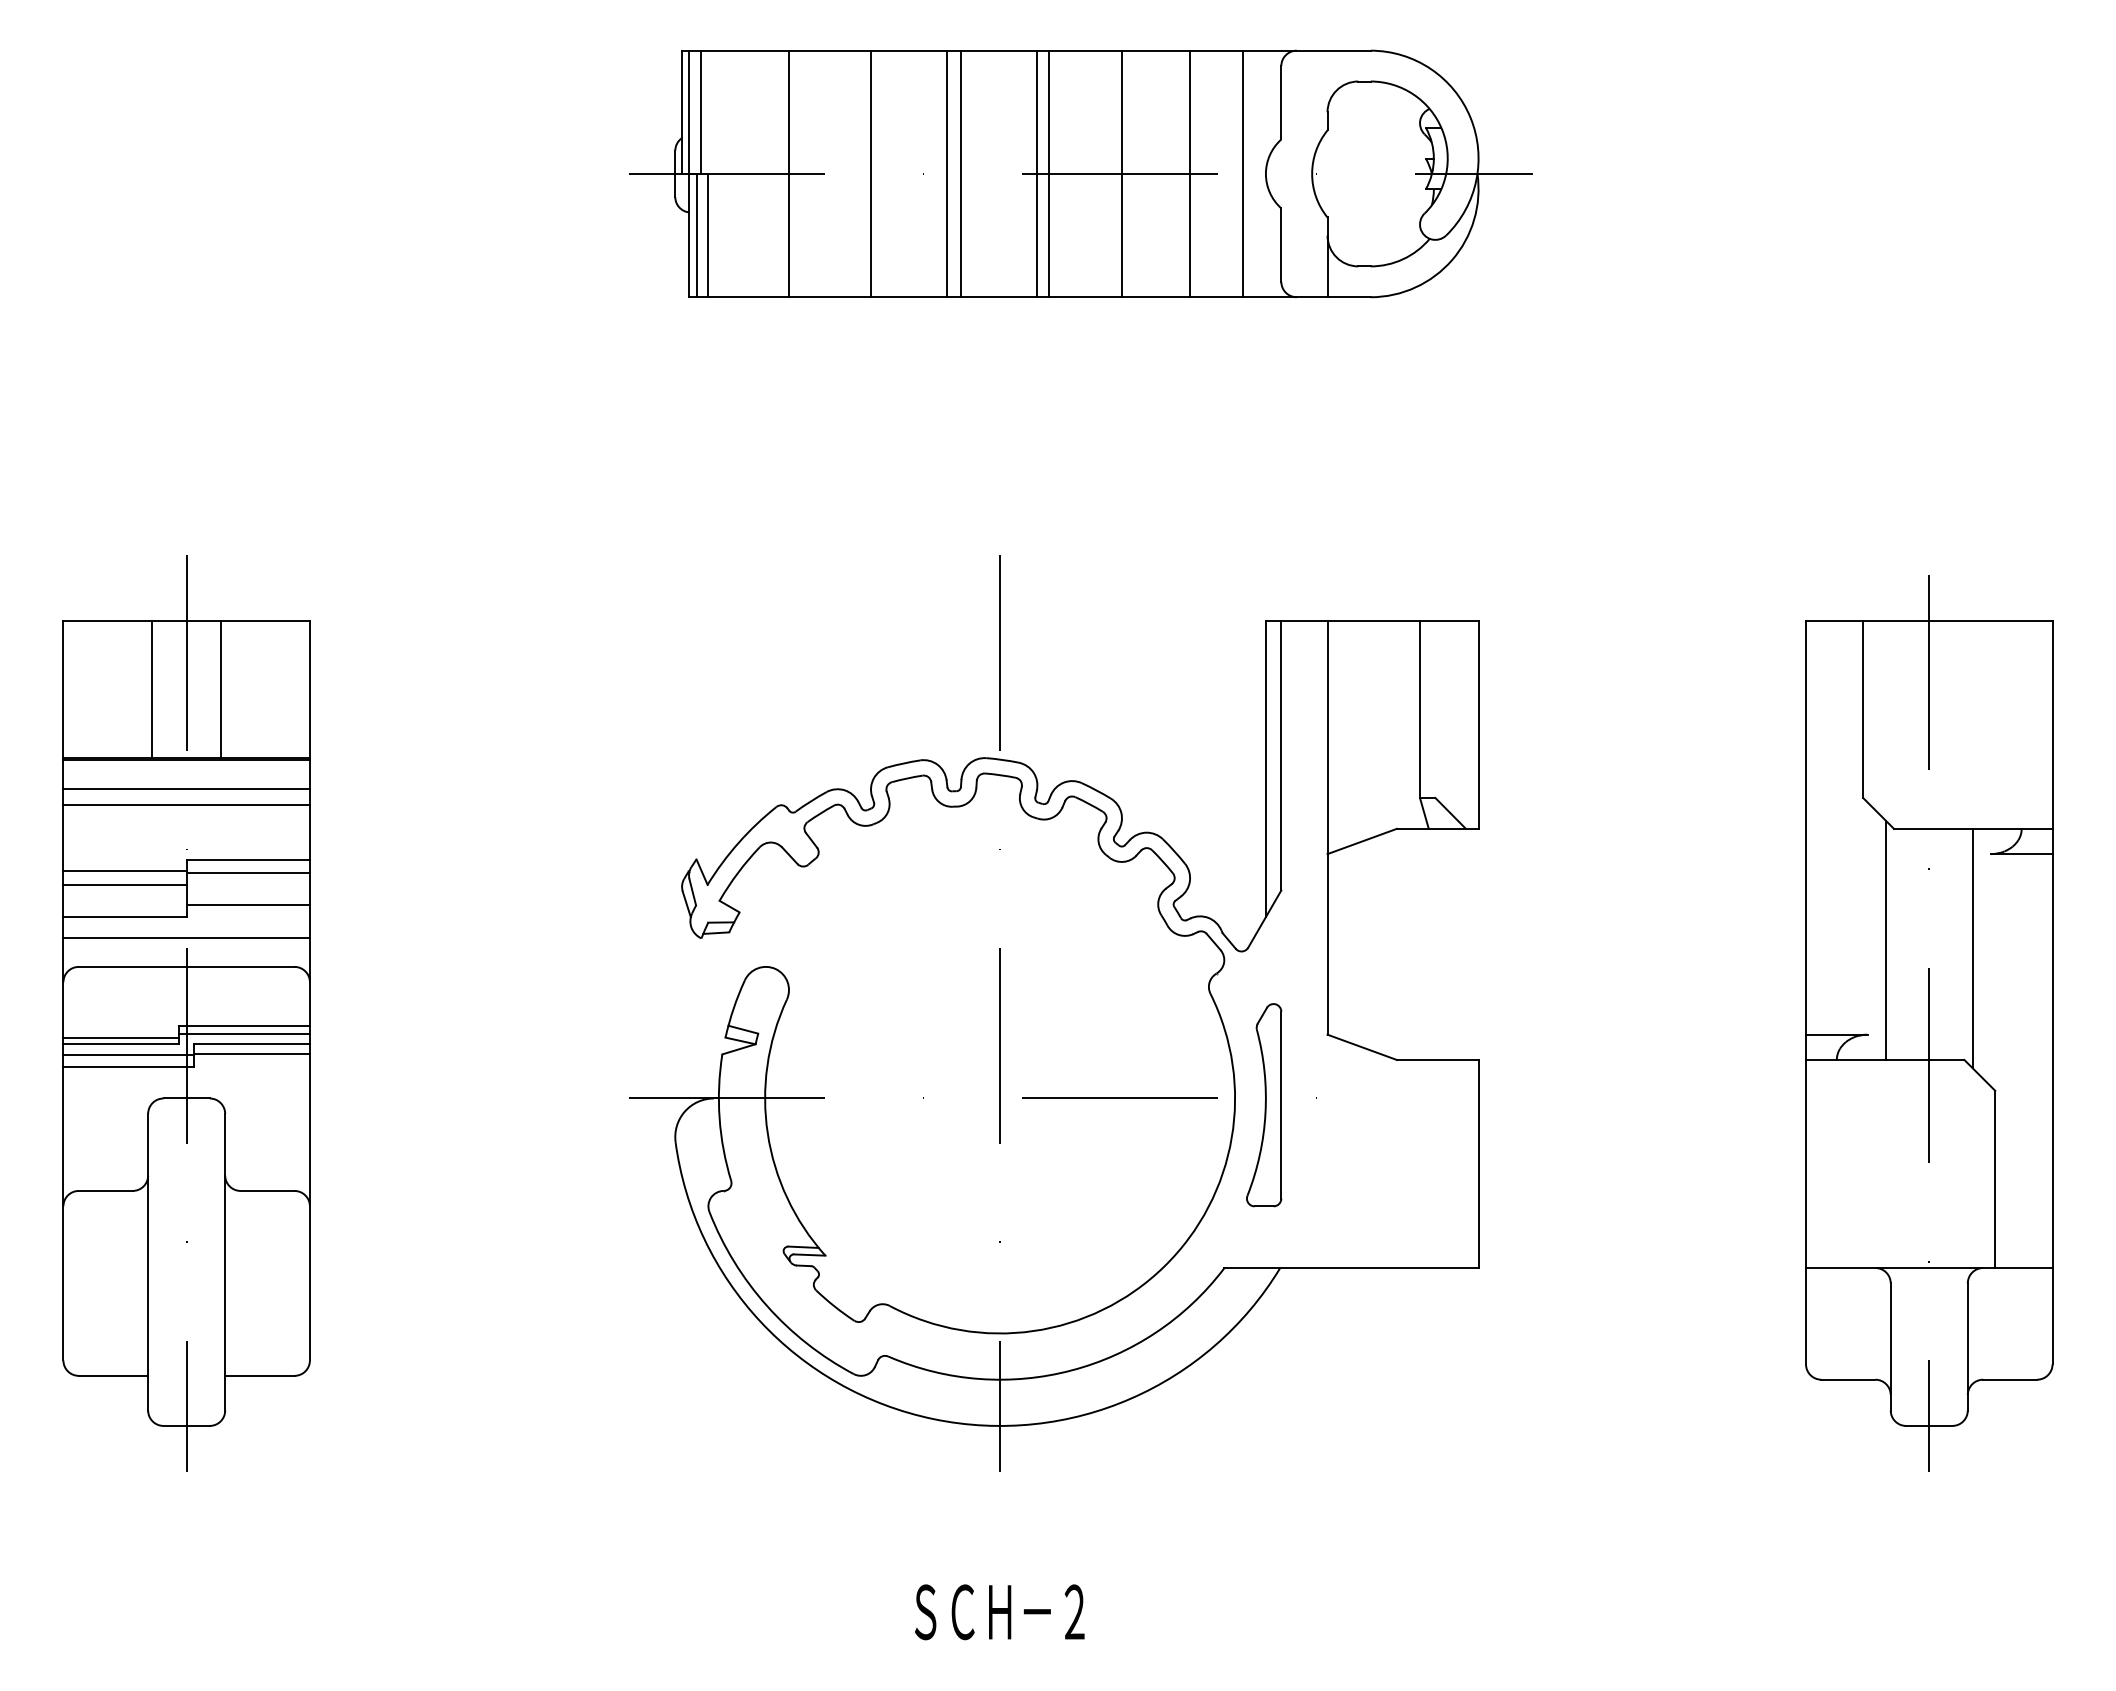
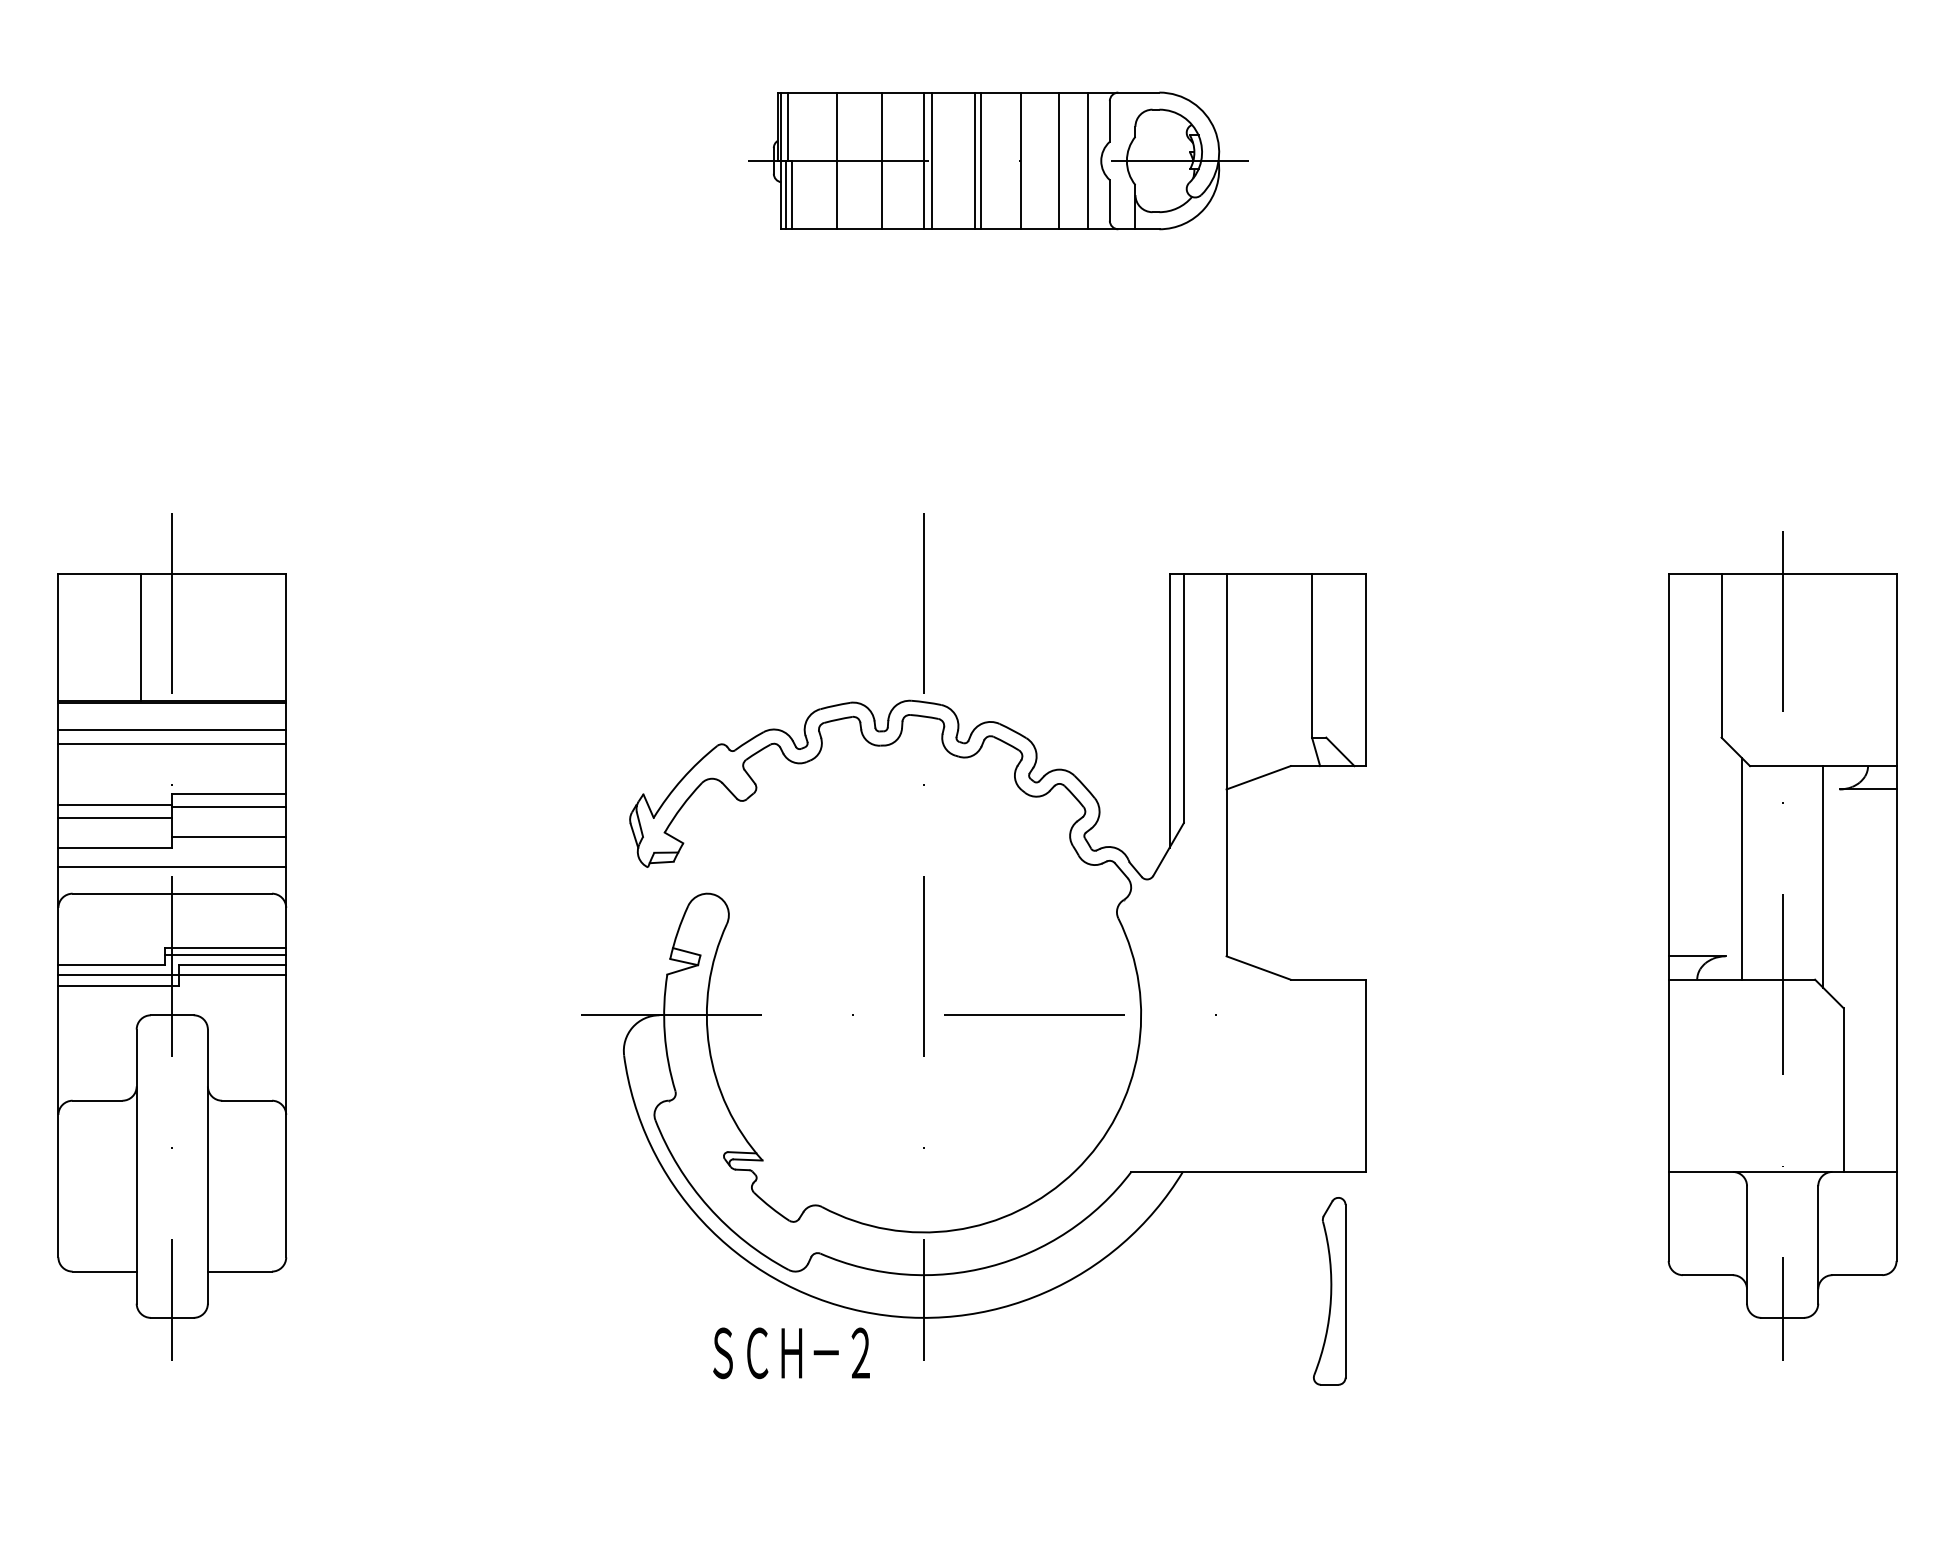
part: (1080, 173) -> (998, 160), size x0.6
line: (221, 689) -> (204, 637), removed
line: (120, 1037) -> (111, 958), removed
part: (1264, 1105) -> (1330, 1291), moved
text: (999, 1612) -> (791, 1353), moved

